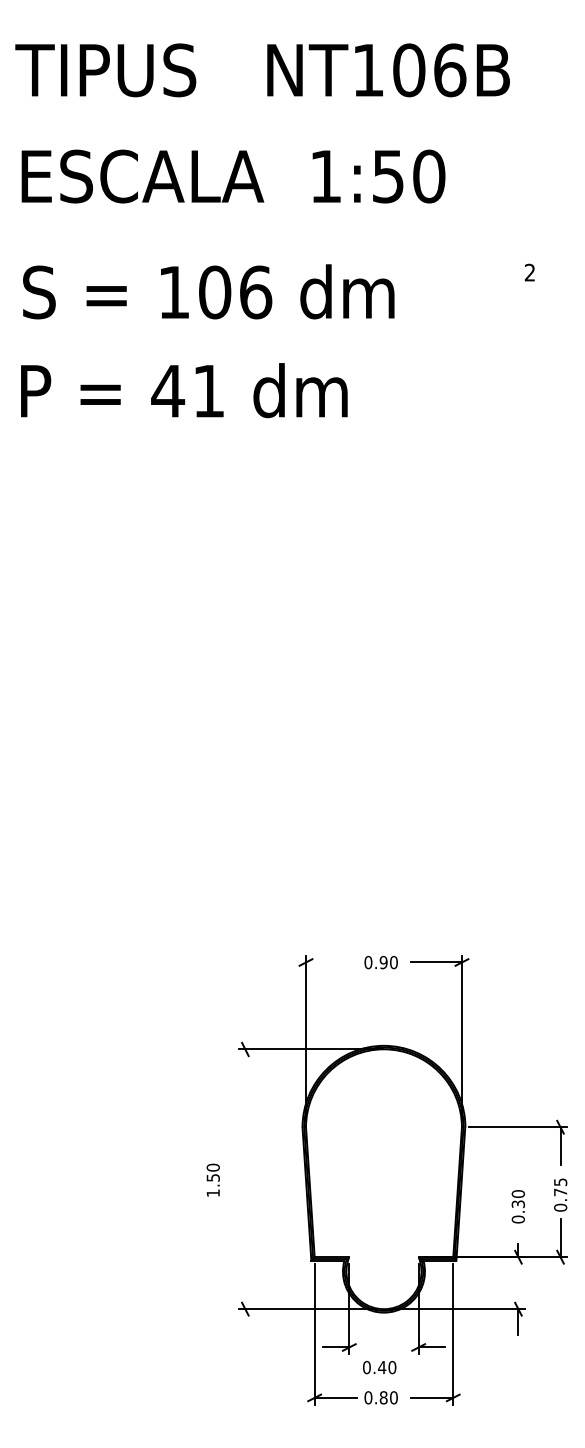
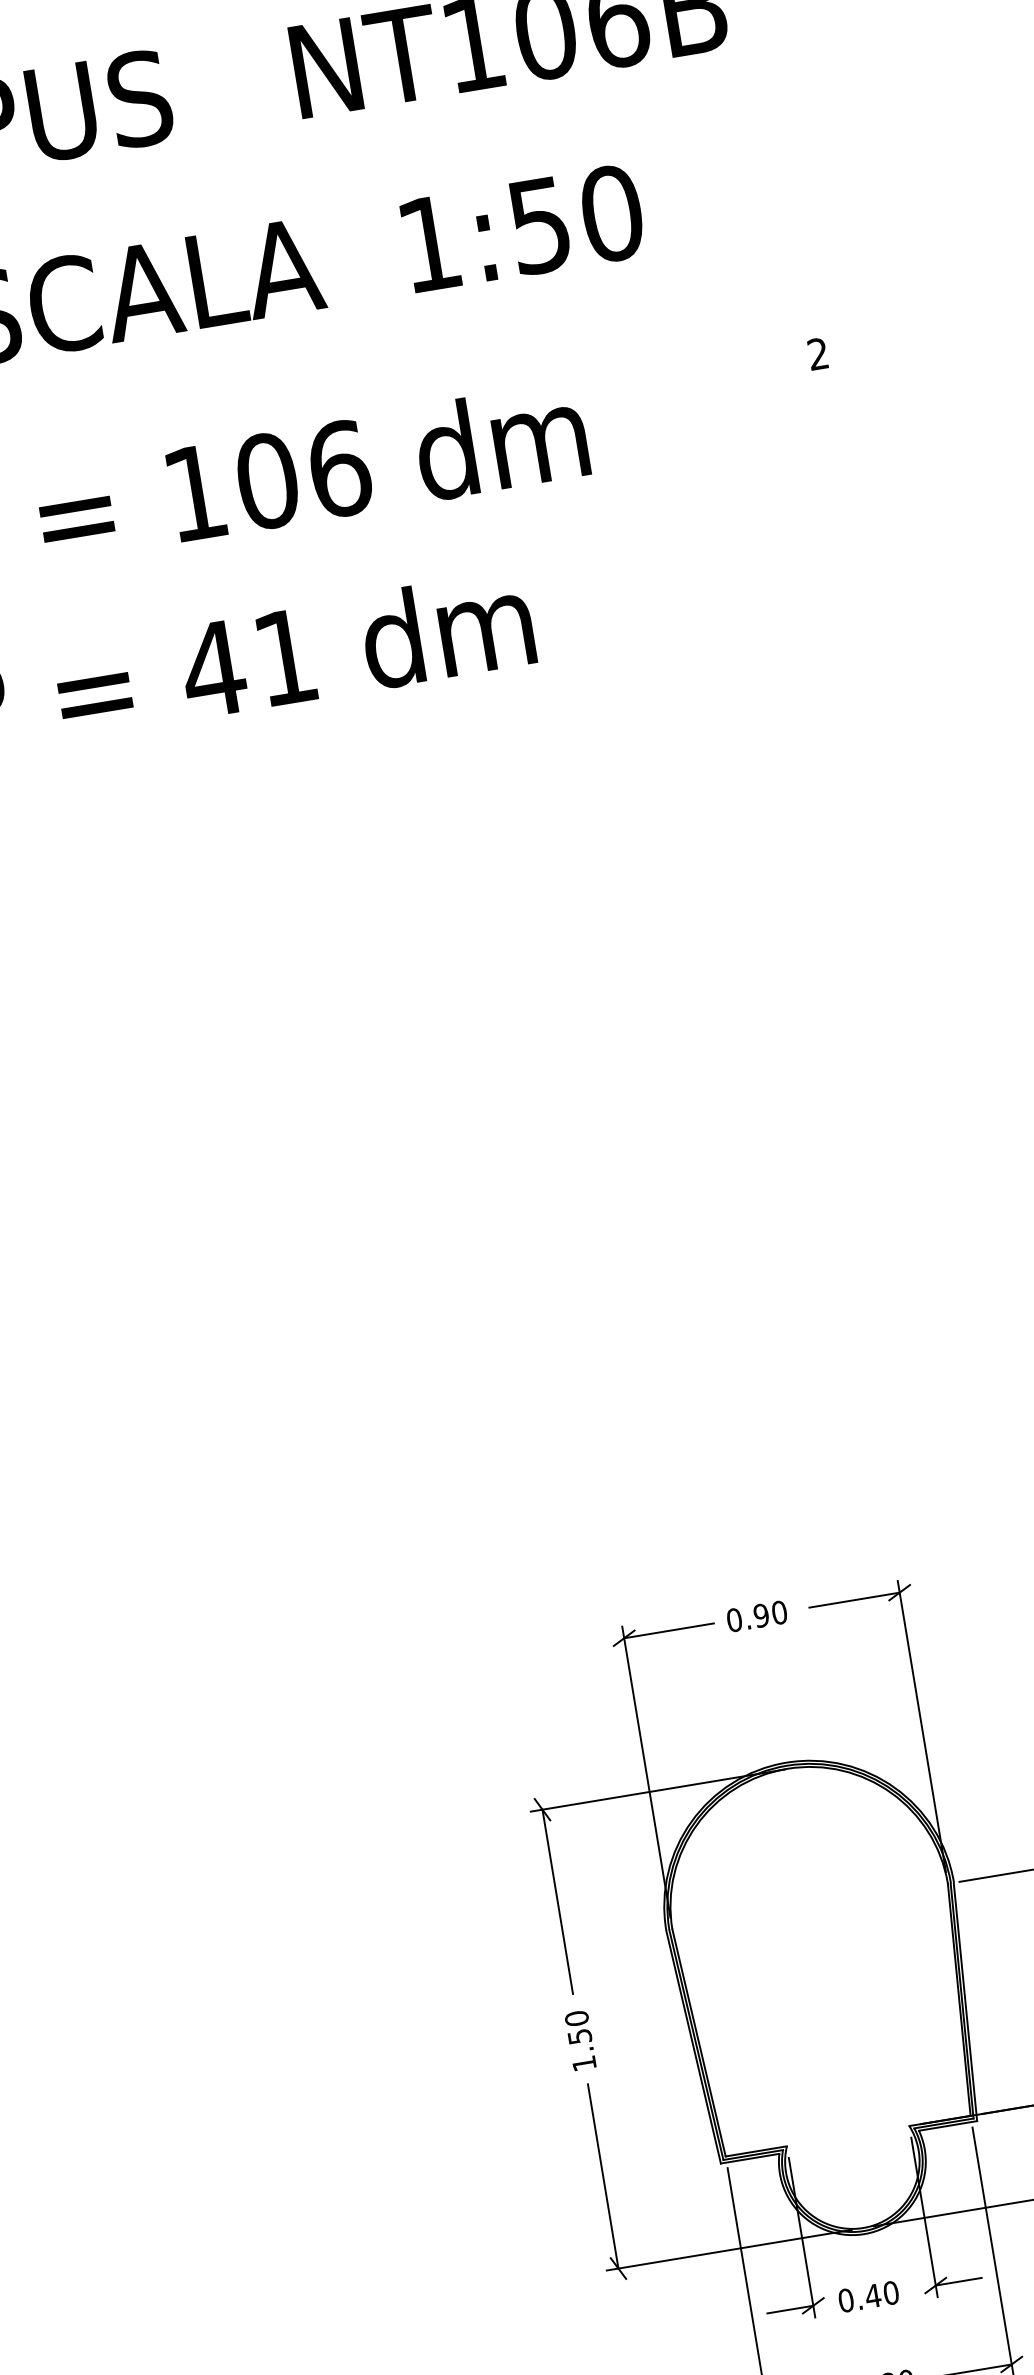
line: (331, 962) -> (669, 1630), added
line: (245, 1101) -> (557, 1901), added
text: (212, 1179) -> (578, 2039), moved
line: (245, 1256) -> (603, 2175), added
text: (379, 1367) -> (868, 2296), moved

